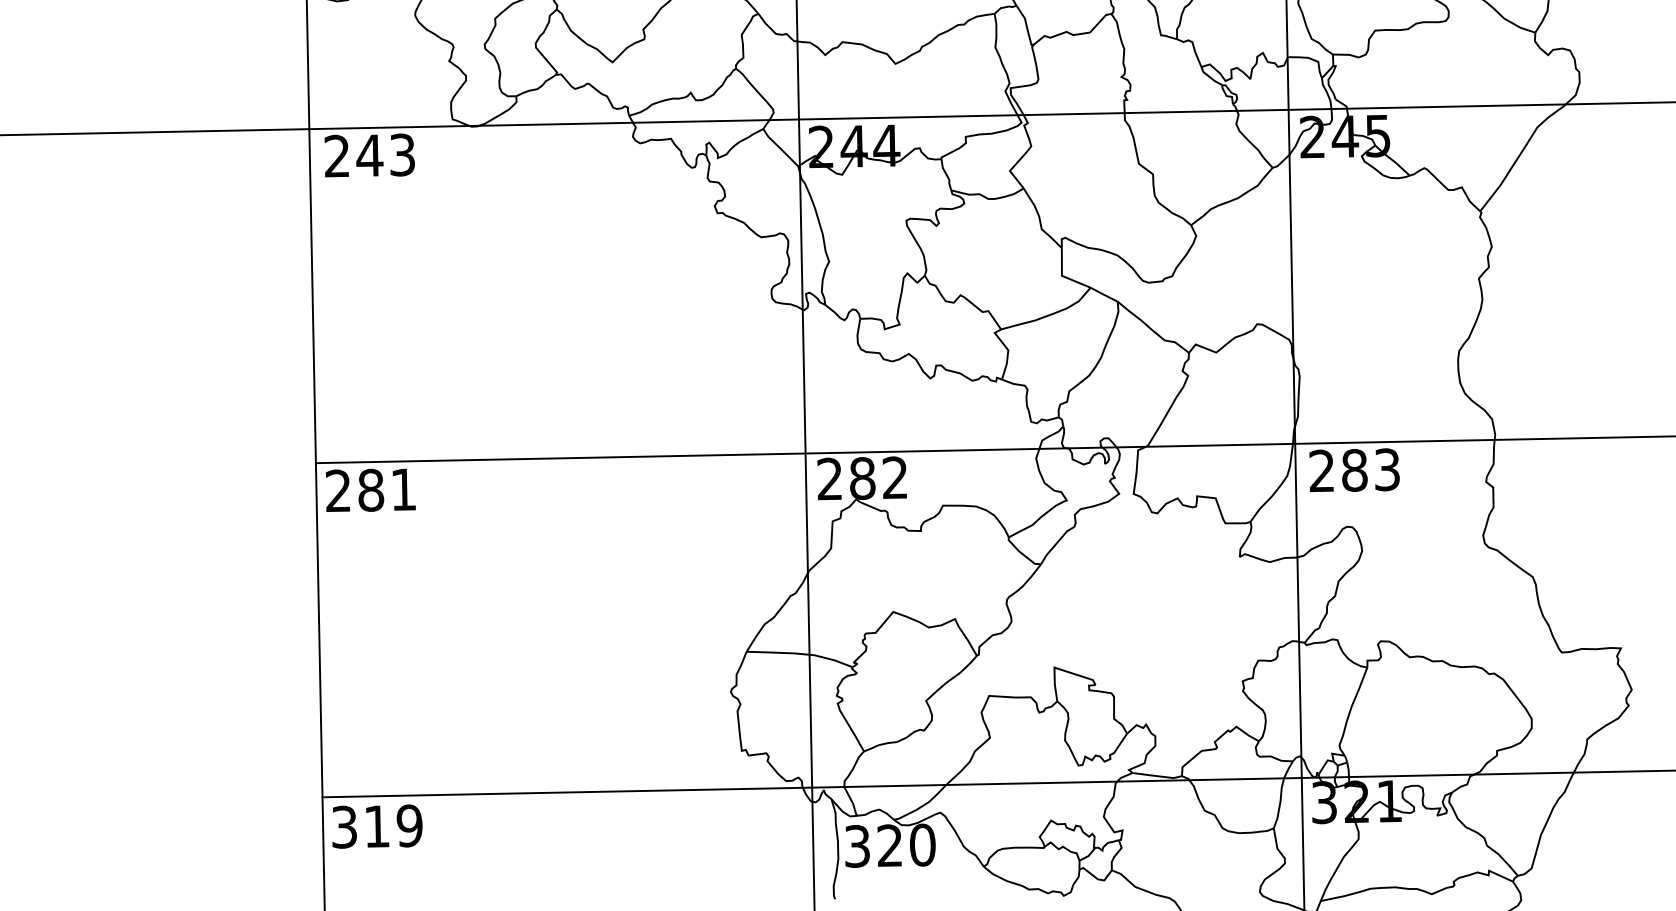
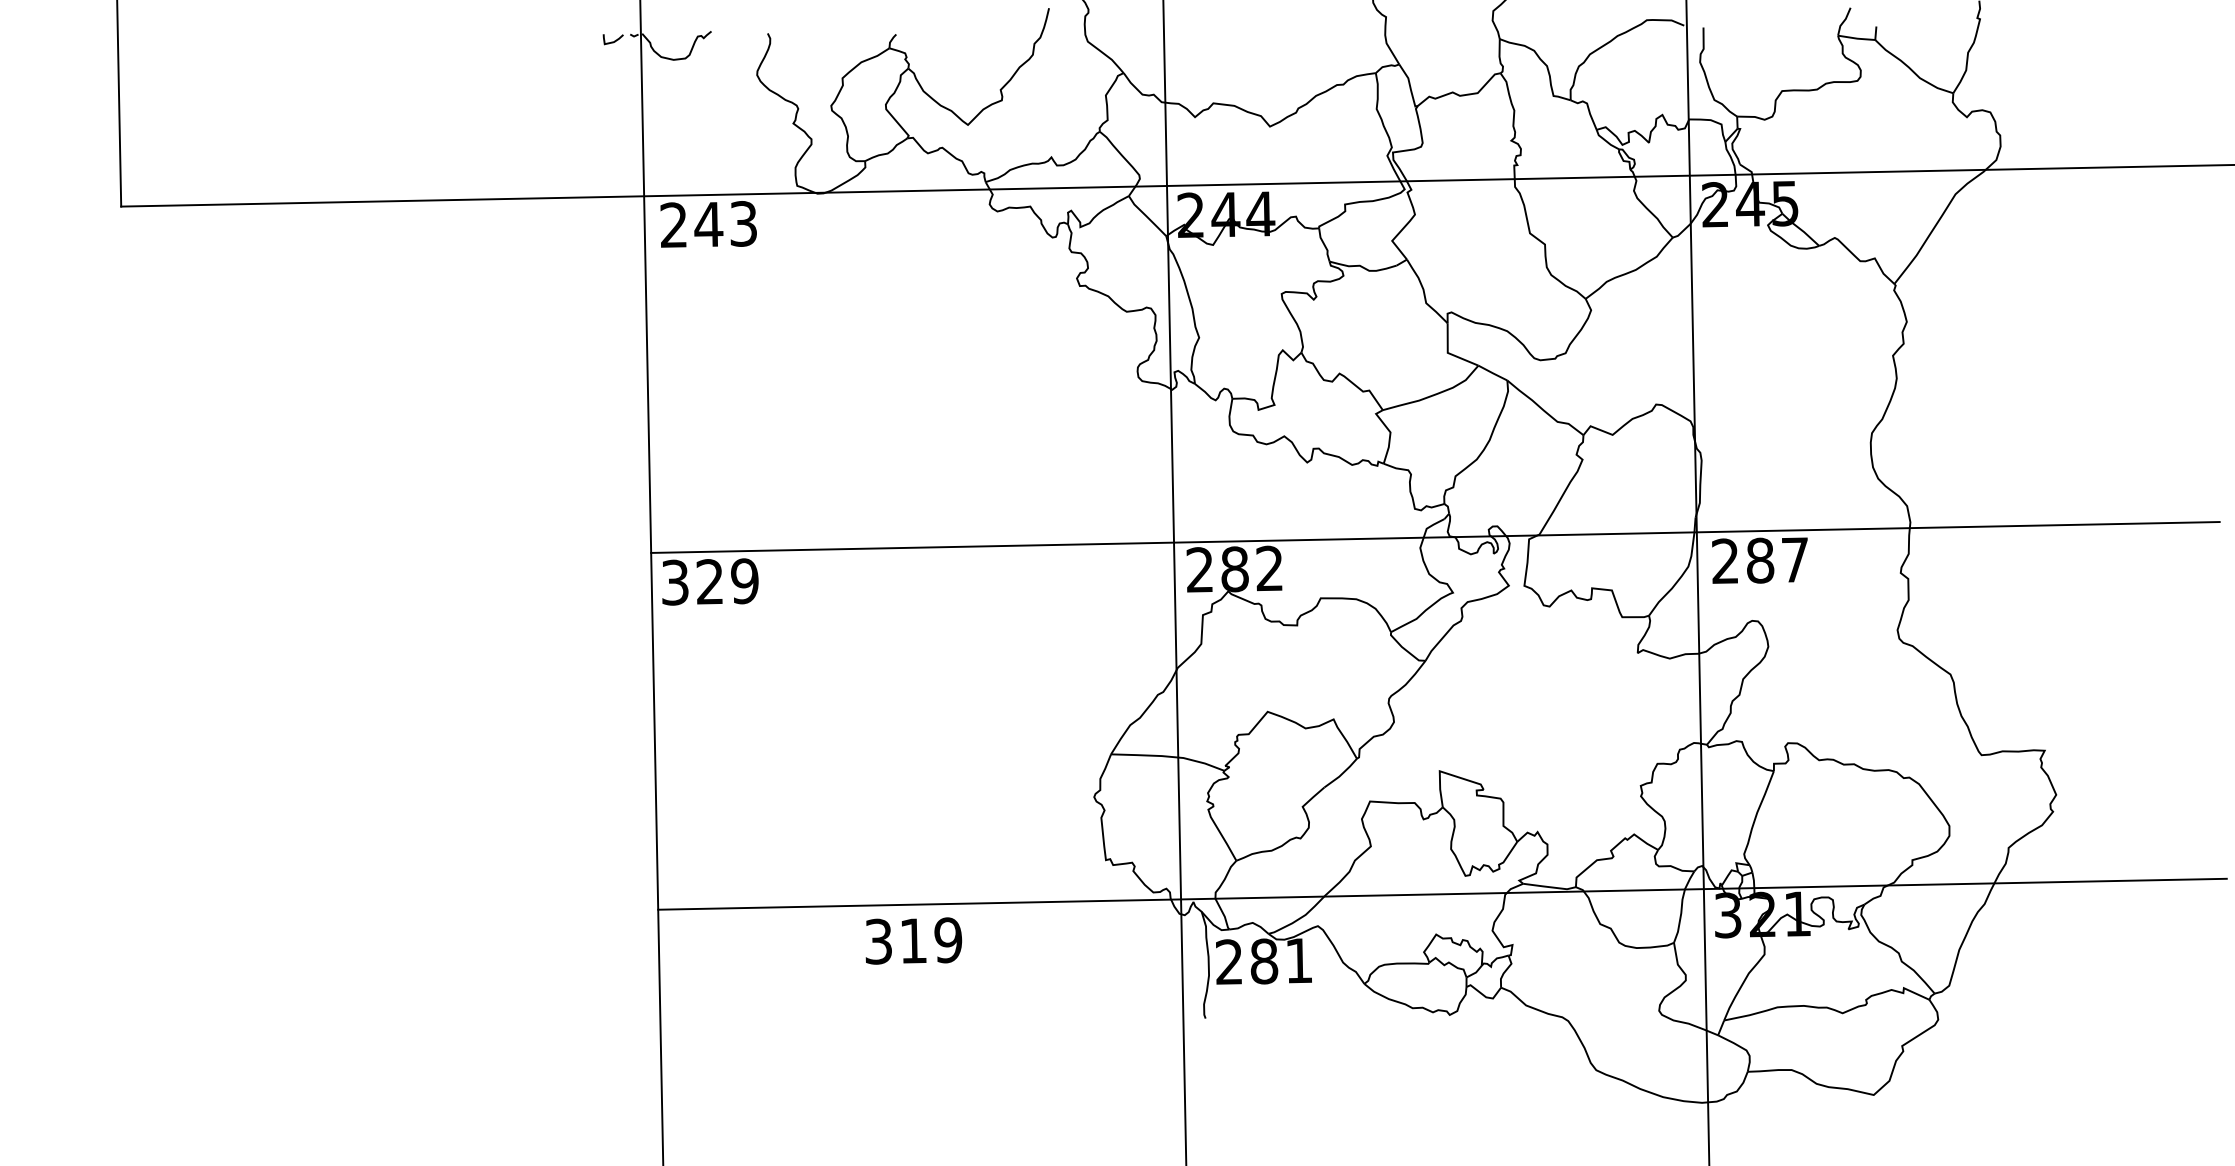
text: (1387, 470) -> (1795, 560), 283 -> 287
text: (370, 489) -> (709, 581), 281 -> 329
text: (377, 826) -> (913, 940), moved
text: (890, 845) -> (1264, 961), 320 -> 281

